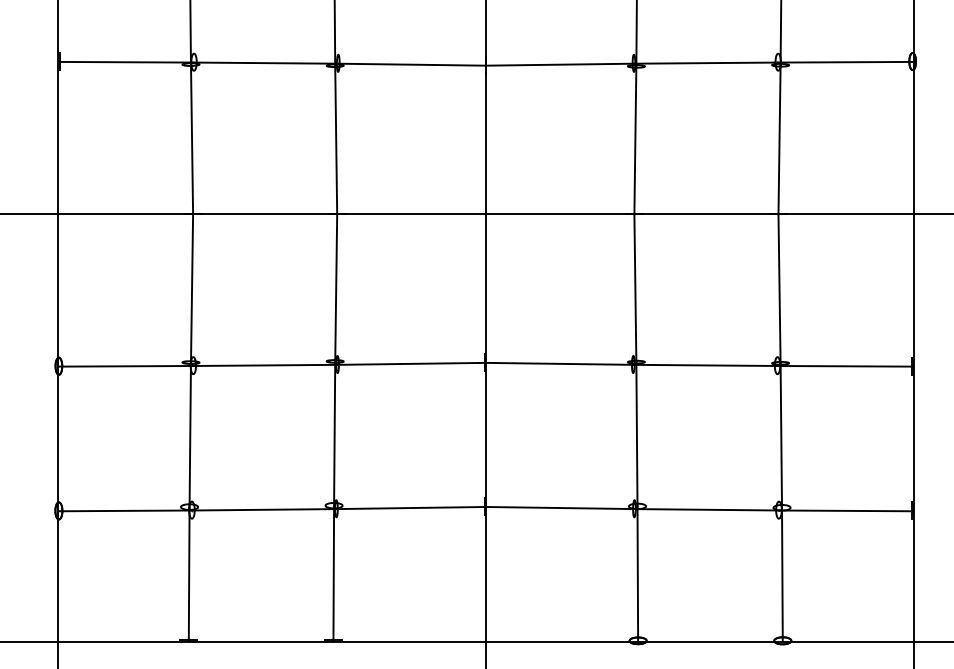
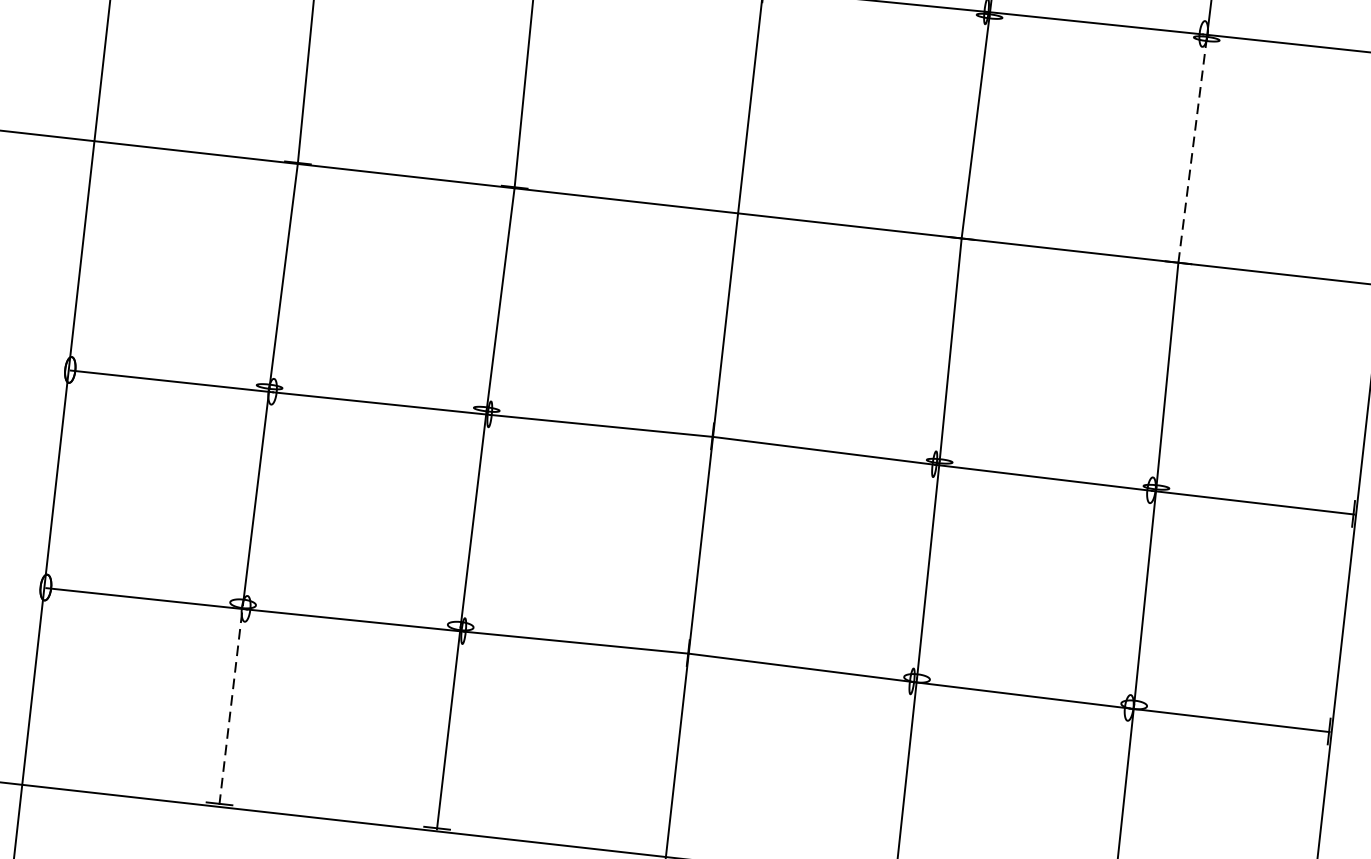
line: (779, 139) -> (1192, 150), solid -> dashed
line: (189, 574) -> (231, 705), solid -> dashed

